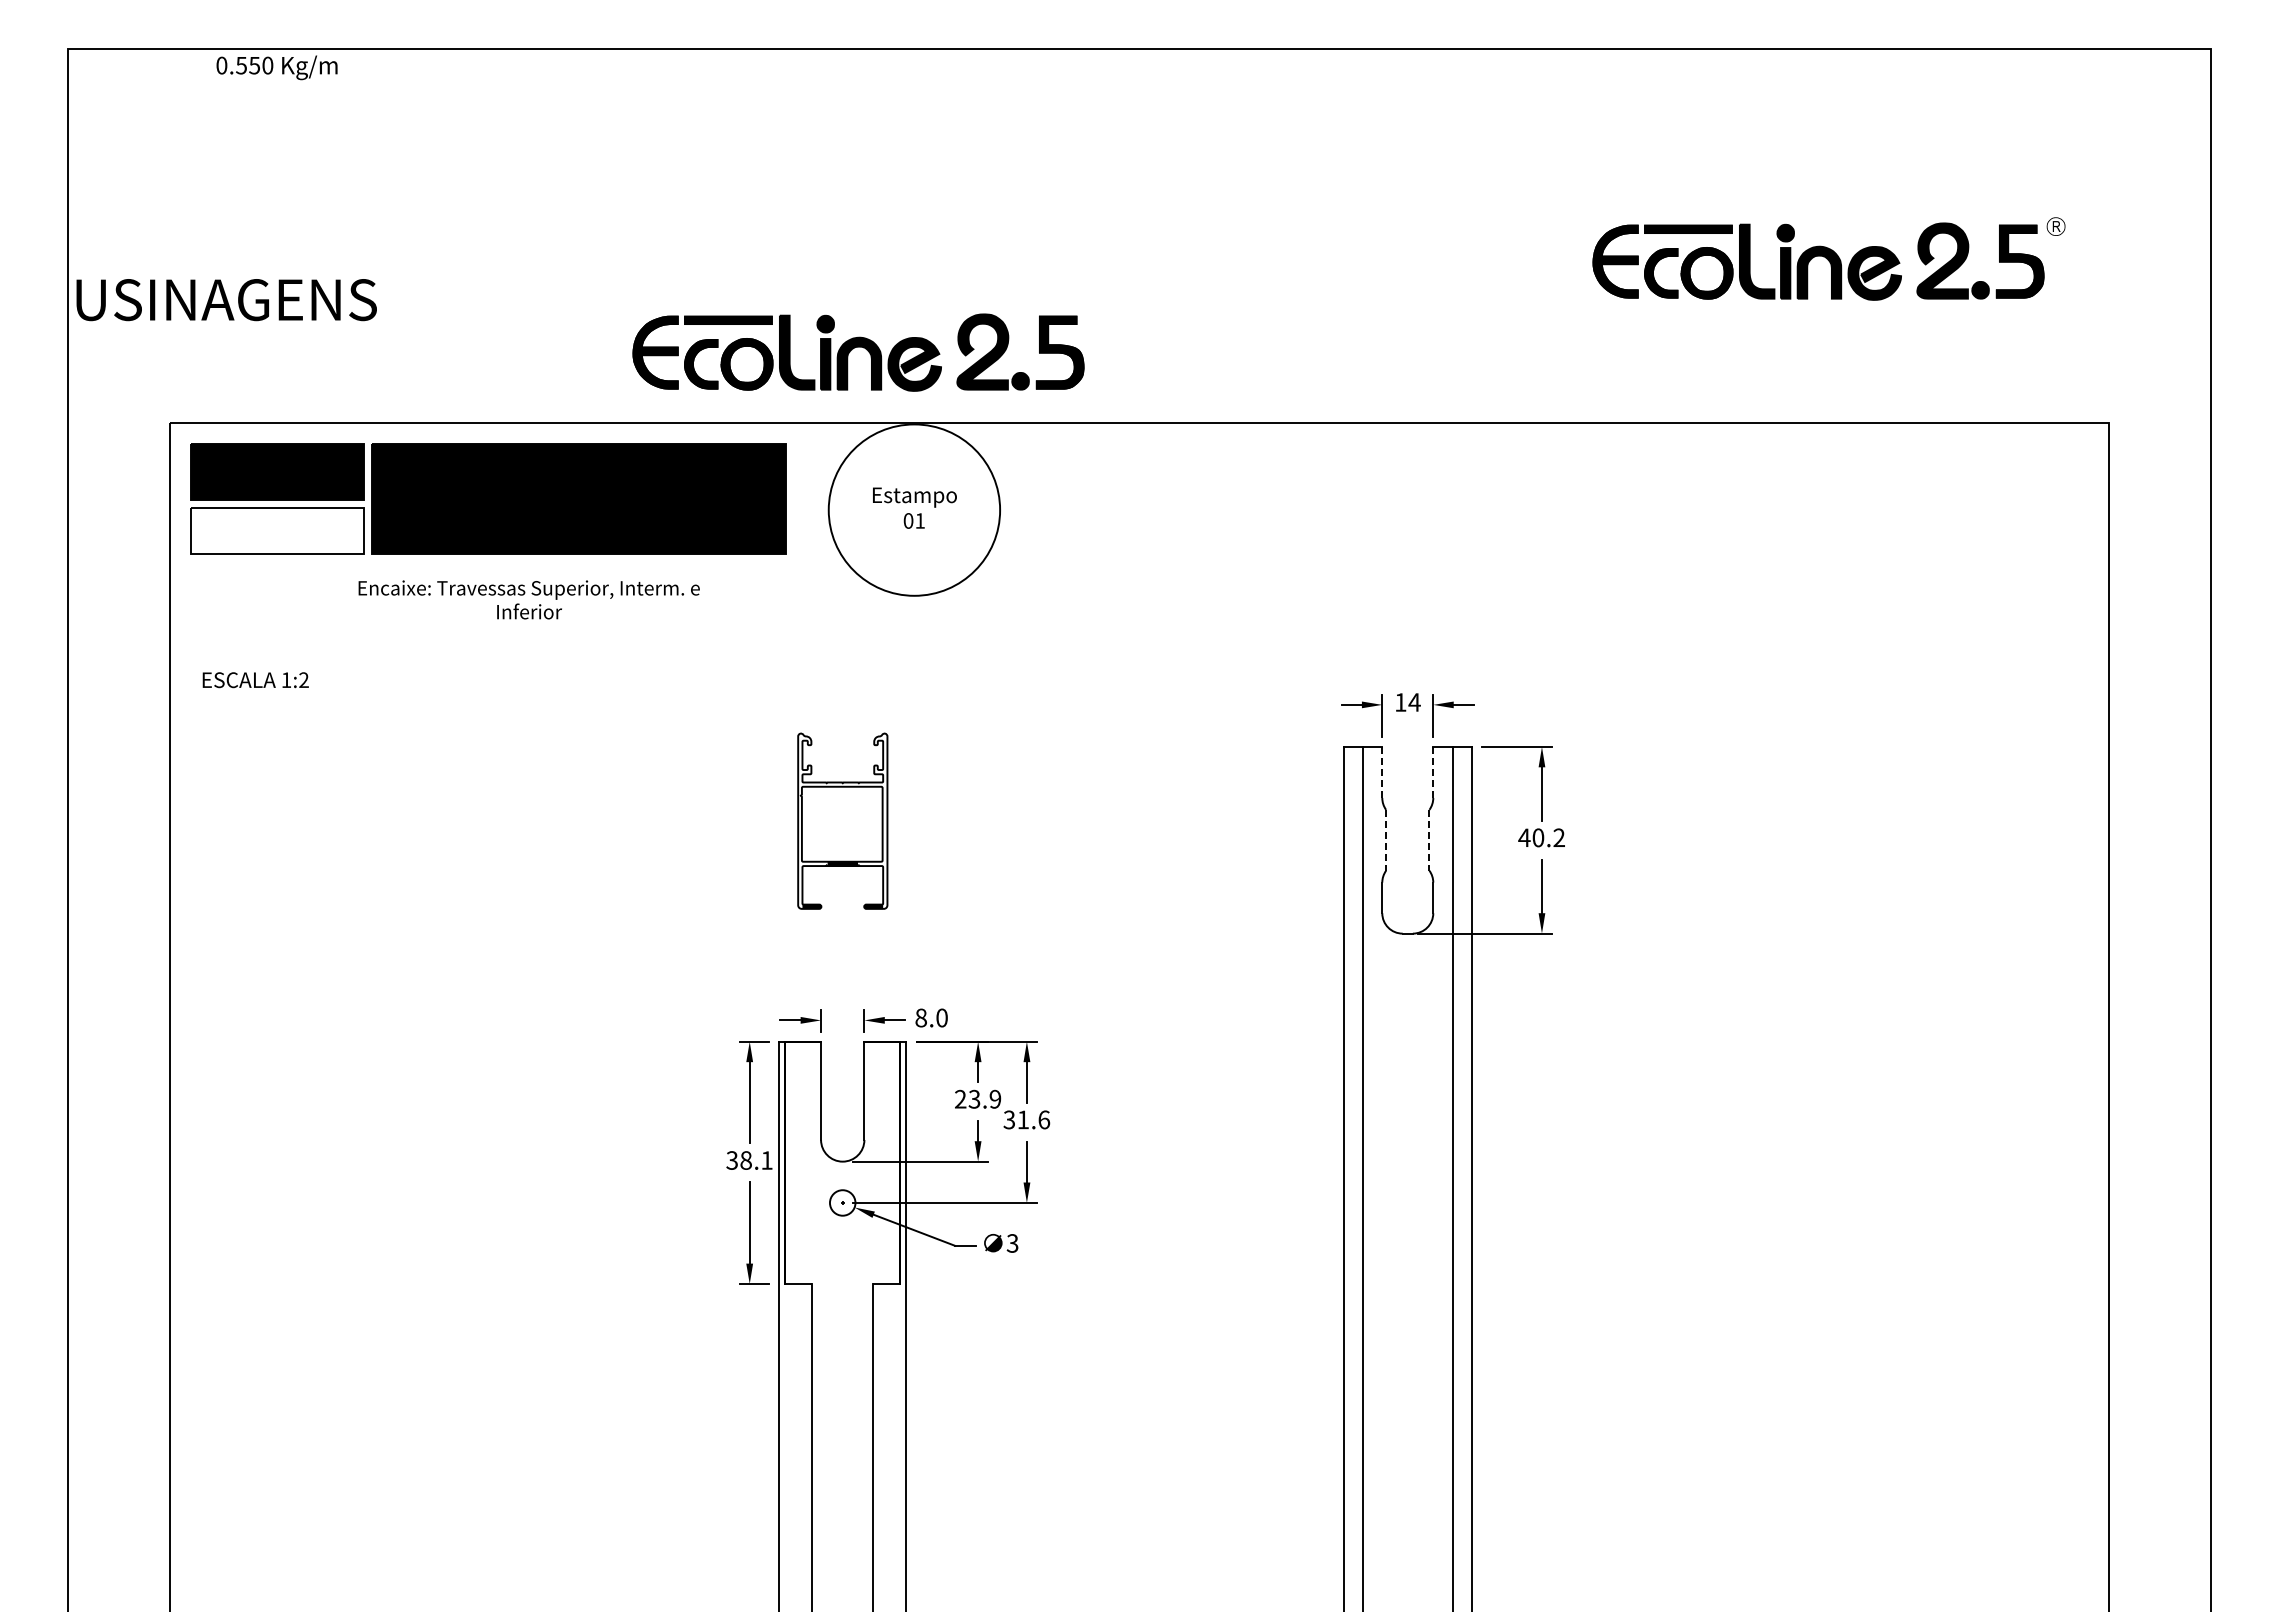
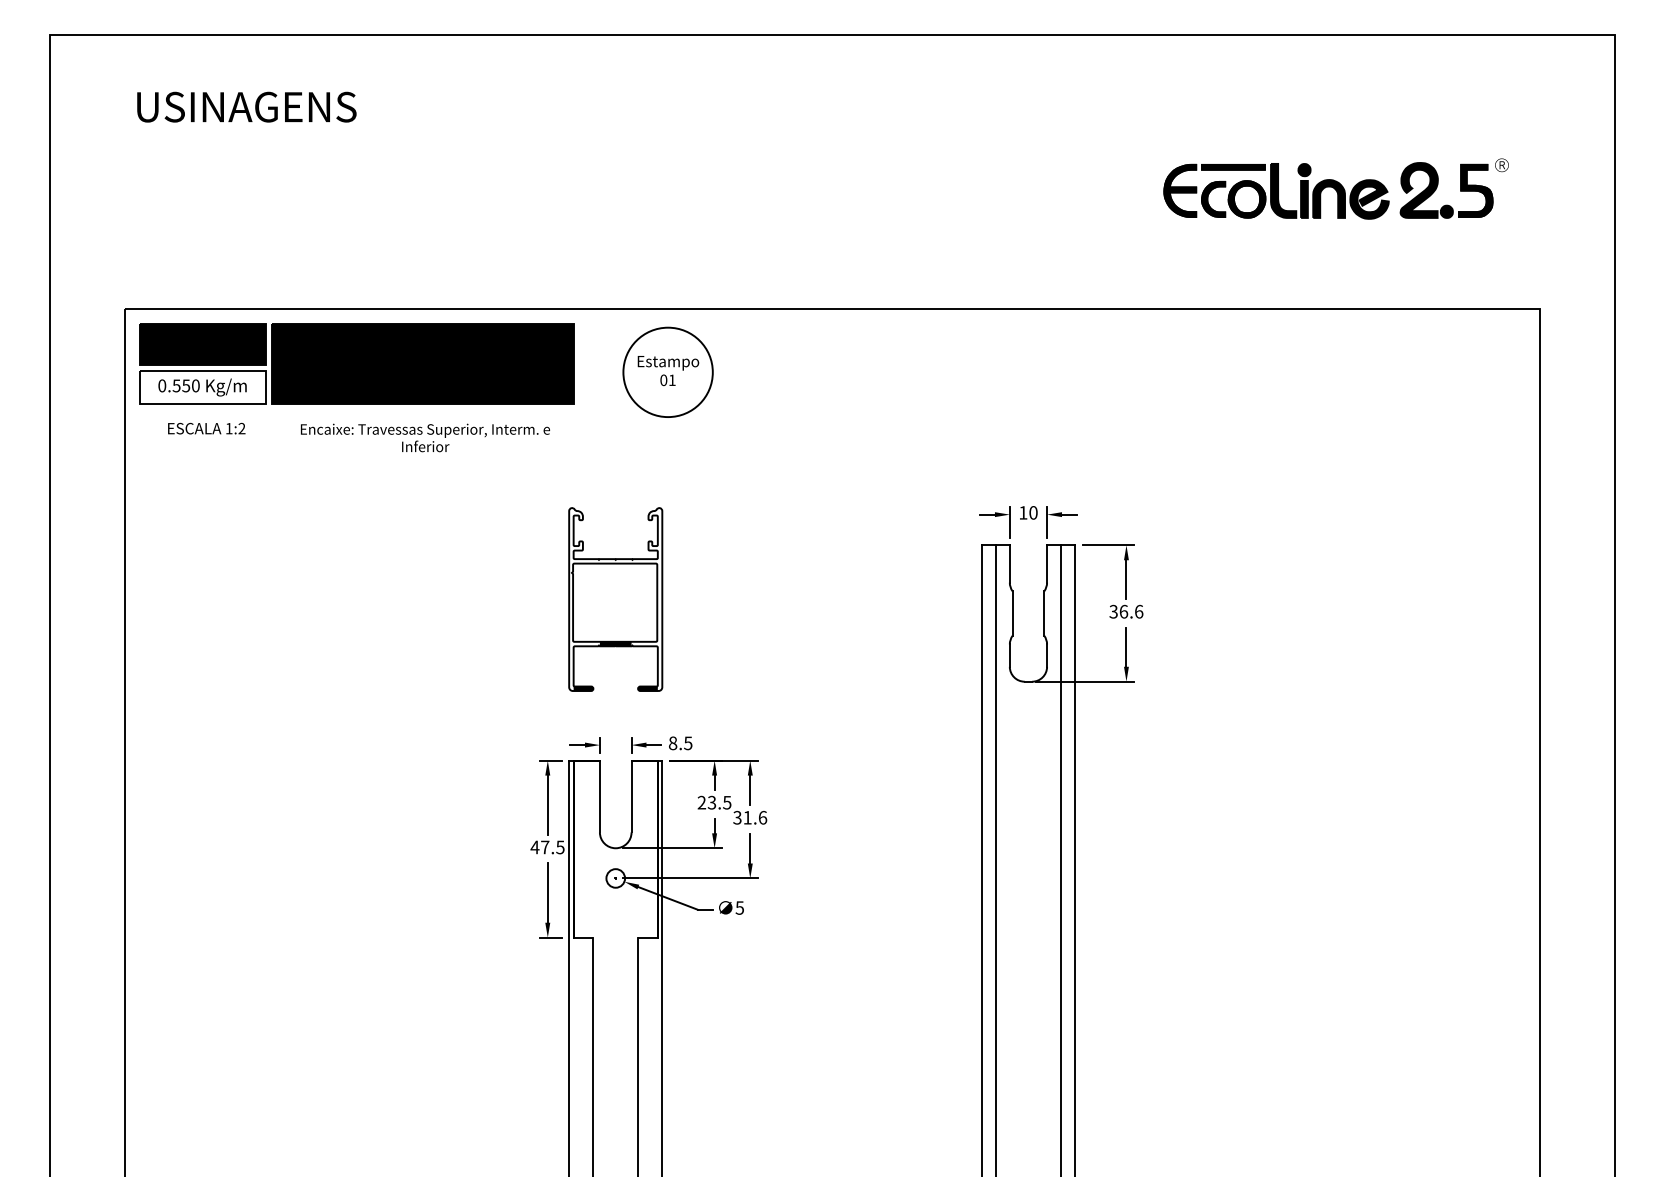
text: (276, 67) -> (202, 387), moved
text: (226, 300) -> (246, 107), moved
part: (858, 352) -> (627, 257), removed
circle: (914, 509) -> (668, 371), size x0.71
text: (528, 599) -> (424, 437), moved
text: (255, 680) -> (206, 428), moved
text: (1414, 702) -> (1033, 512), 14 -> 10
line: (1382, 772) -> (1009, 564), dashed -> solid
line: (1433, 772) -> (1047, 564), dashed -> solid
part: (842, 821) -> (615, 599), size x1.43
text: (1541, 837) -> (1126, 611), 40.2 -> 36.6
line: (1386, 840) -> (1012, 613), dashed -> solid
line: (1429, 840) -> (1044, 613), dashed -> solid
text: (941, 1017) -> (687, 742), 8.0 -> 8.5
text: (995, 1098) -> (727, 802), 23.9 -> 23.5
text: (749, 1160) -> (547, 847), 38.1 -> 47.5
text: (1012, 1243) -> (739, 908), 3 -> 5

